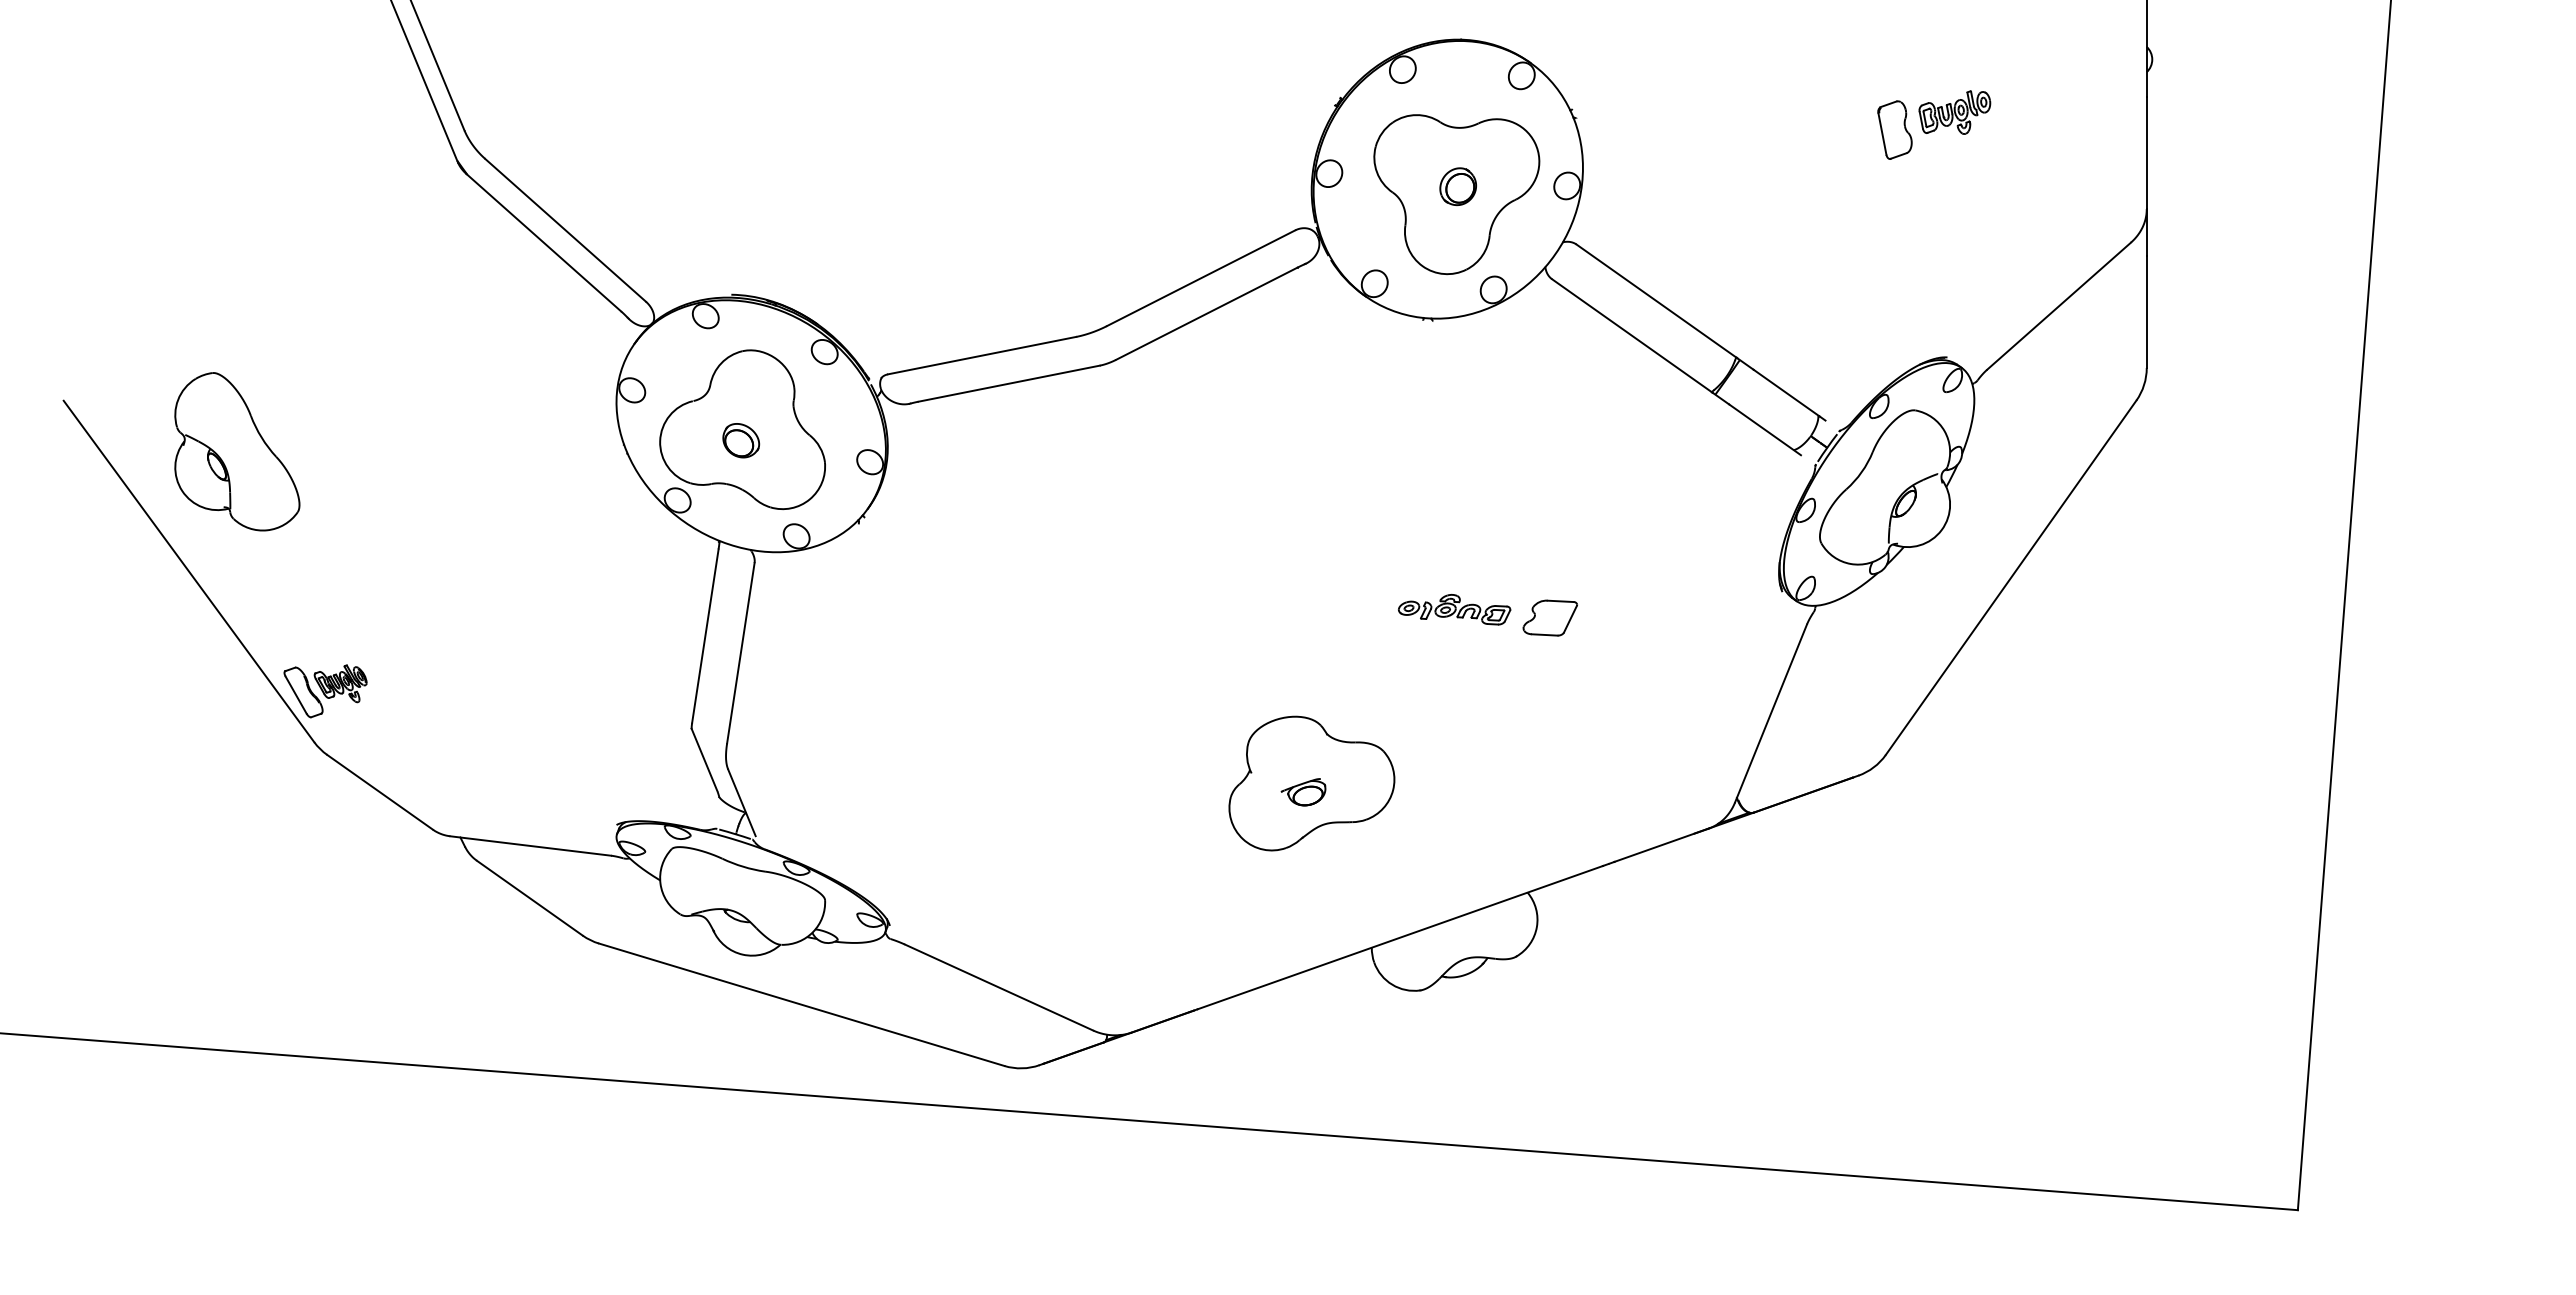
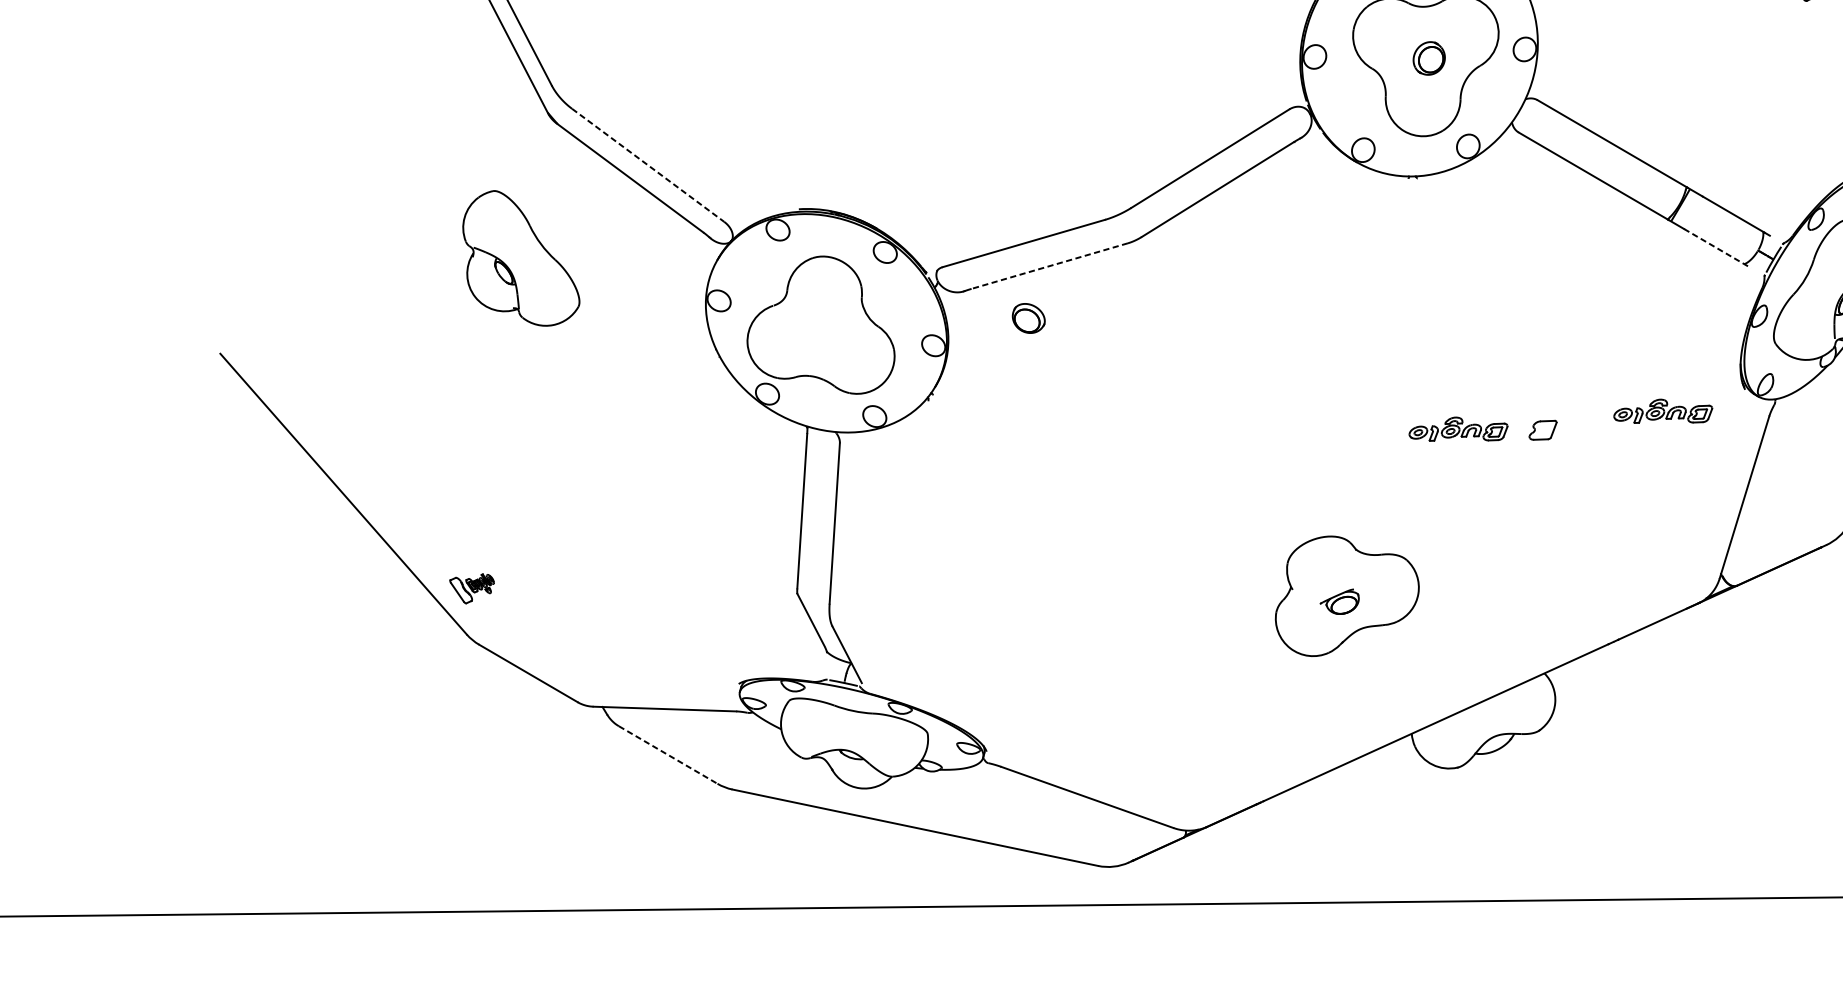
line: (565, 230) -> (648, 165), solid -> dashed
line: (1008, 383) -> (1049, 265), solid -> dashed
line: (1765, 430) -> (1717, 249), solid -> dashed
part: (741, 440) -> (1028, 318), moved
part: (237, 451) -> (520, 258), moved
part: (1687, 609) -> (1663, 412), added
part: (1549, 617) -> (1542, 429), size x0.6
part: (325, 691) -> (472, 589), size x0.6
line: (529, 898) -> (667, 755), solid -> dashed

